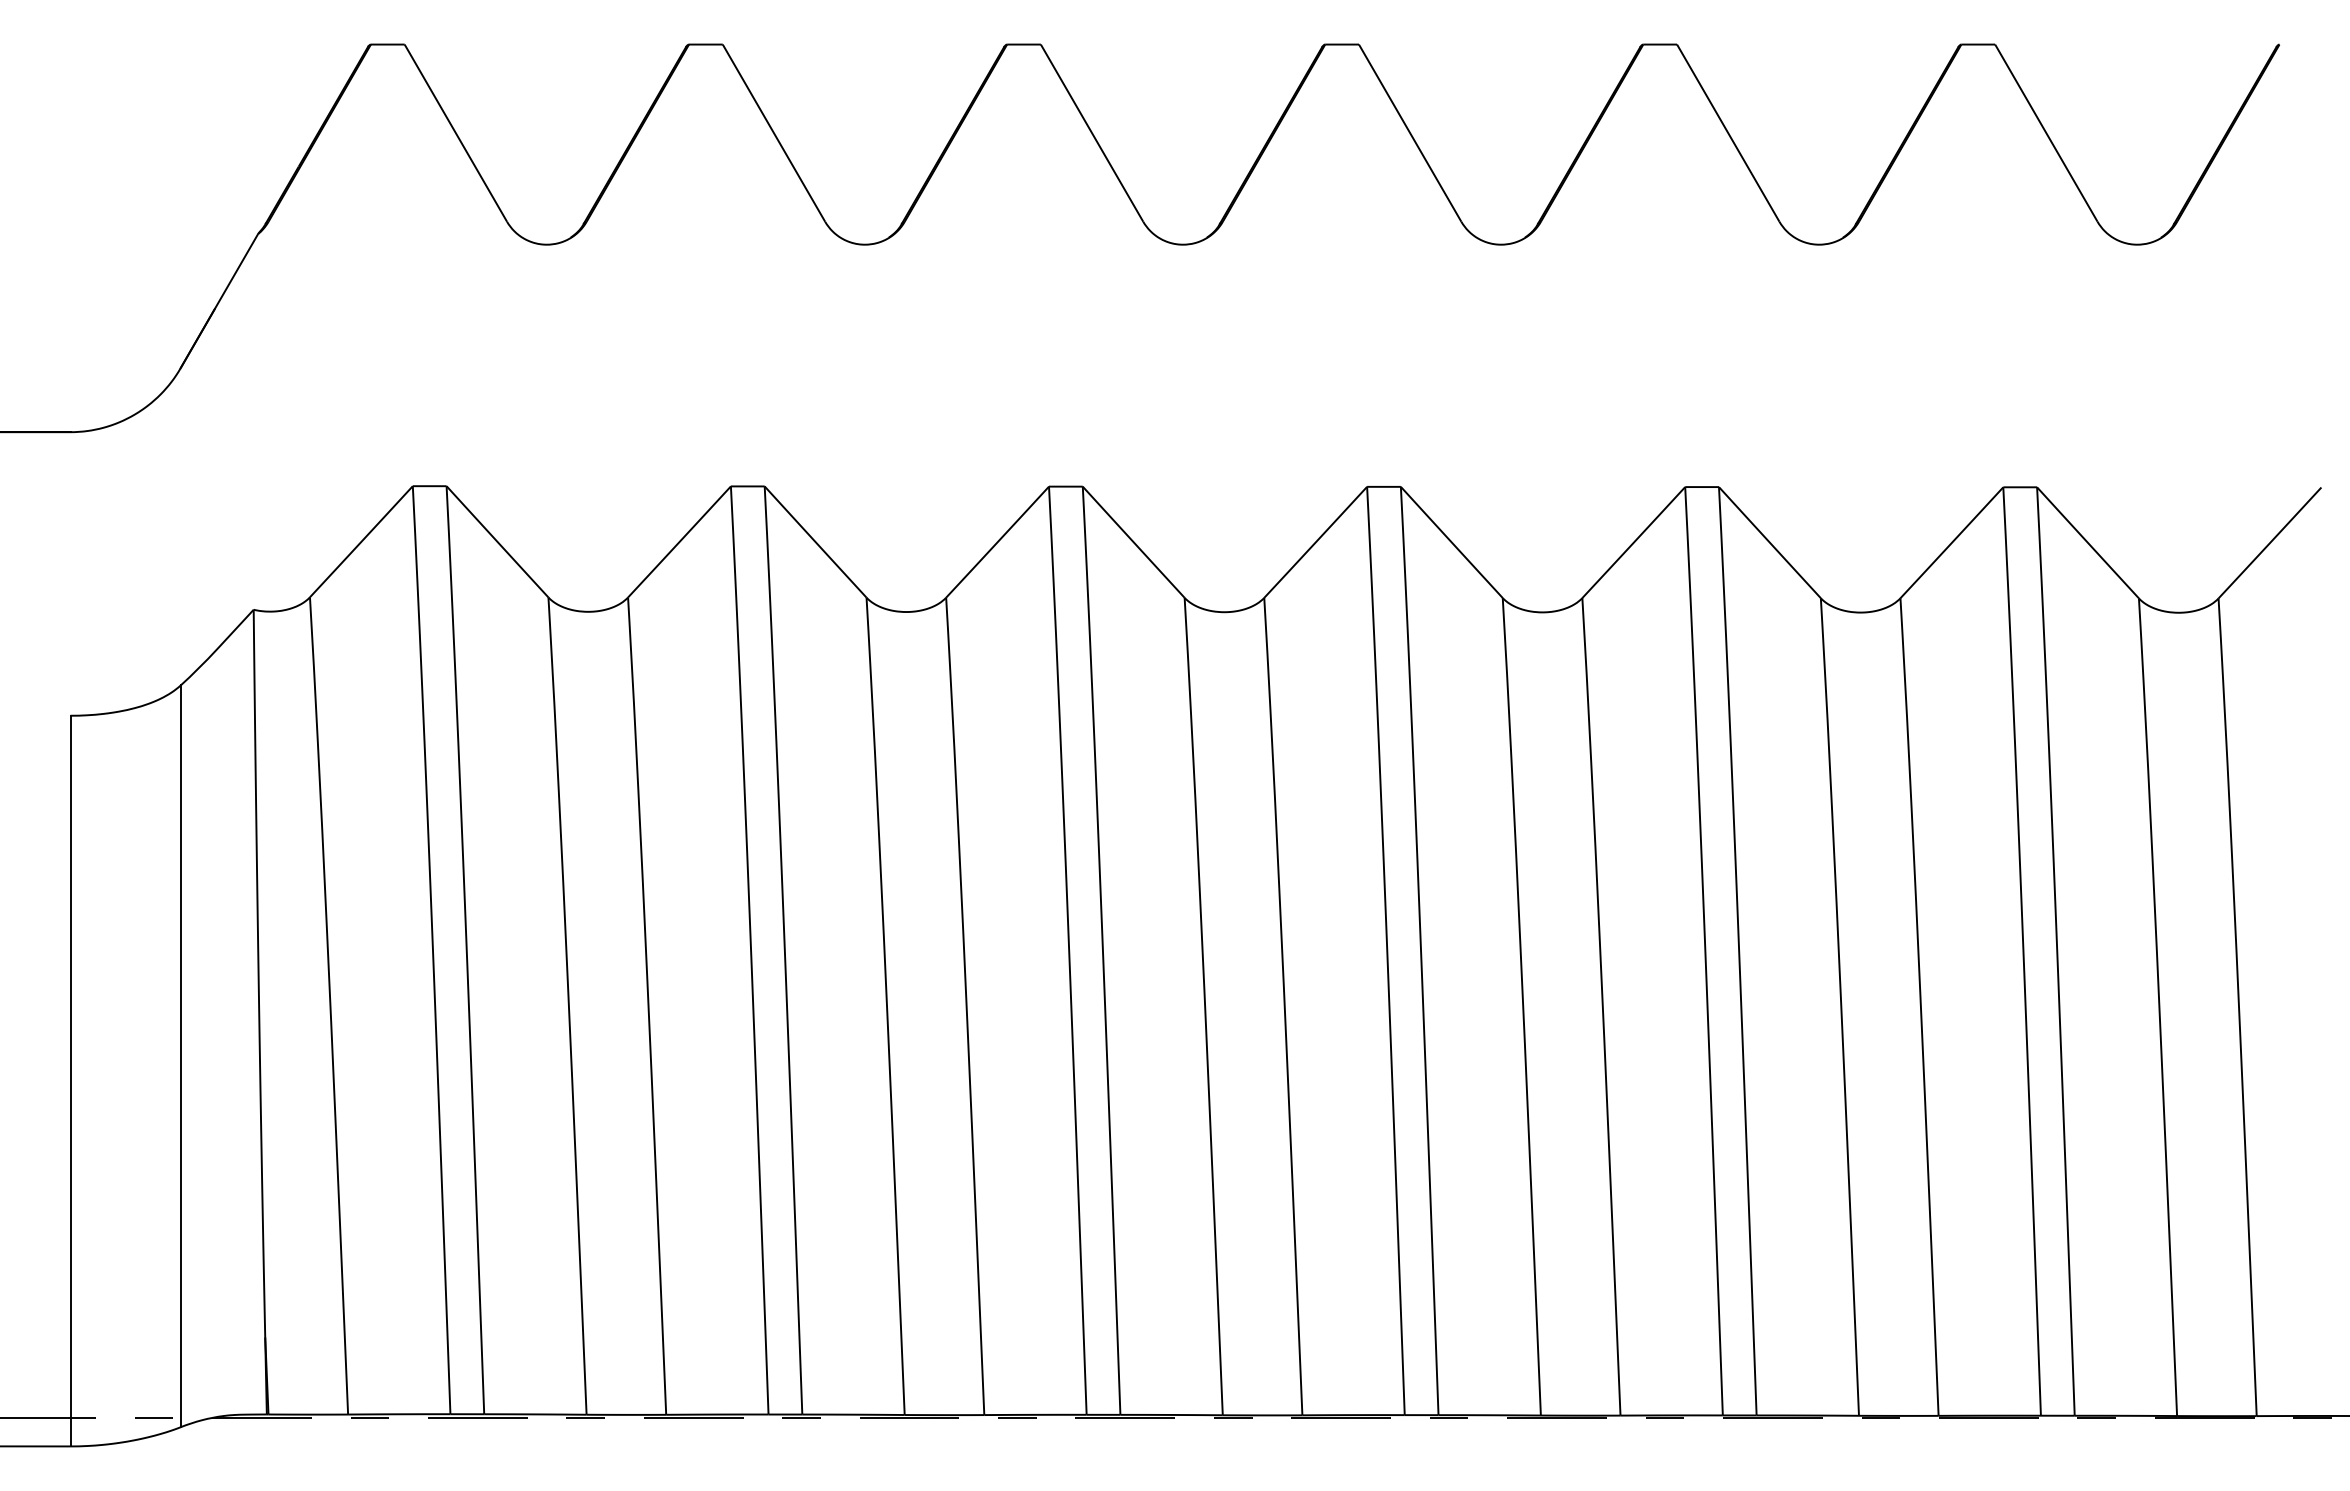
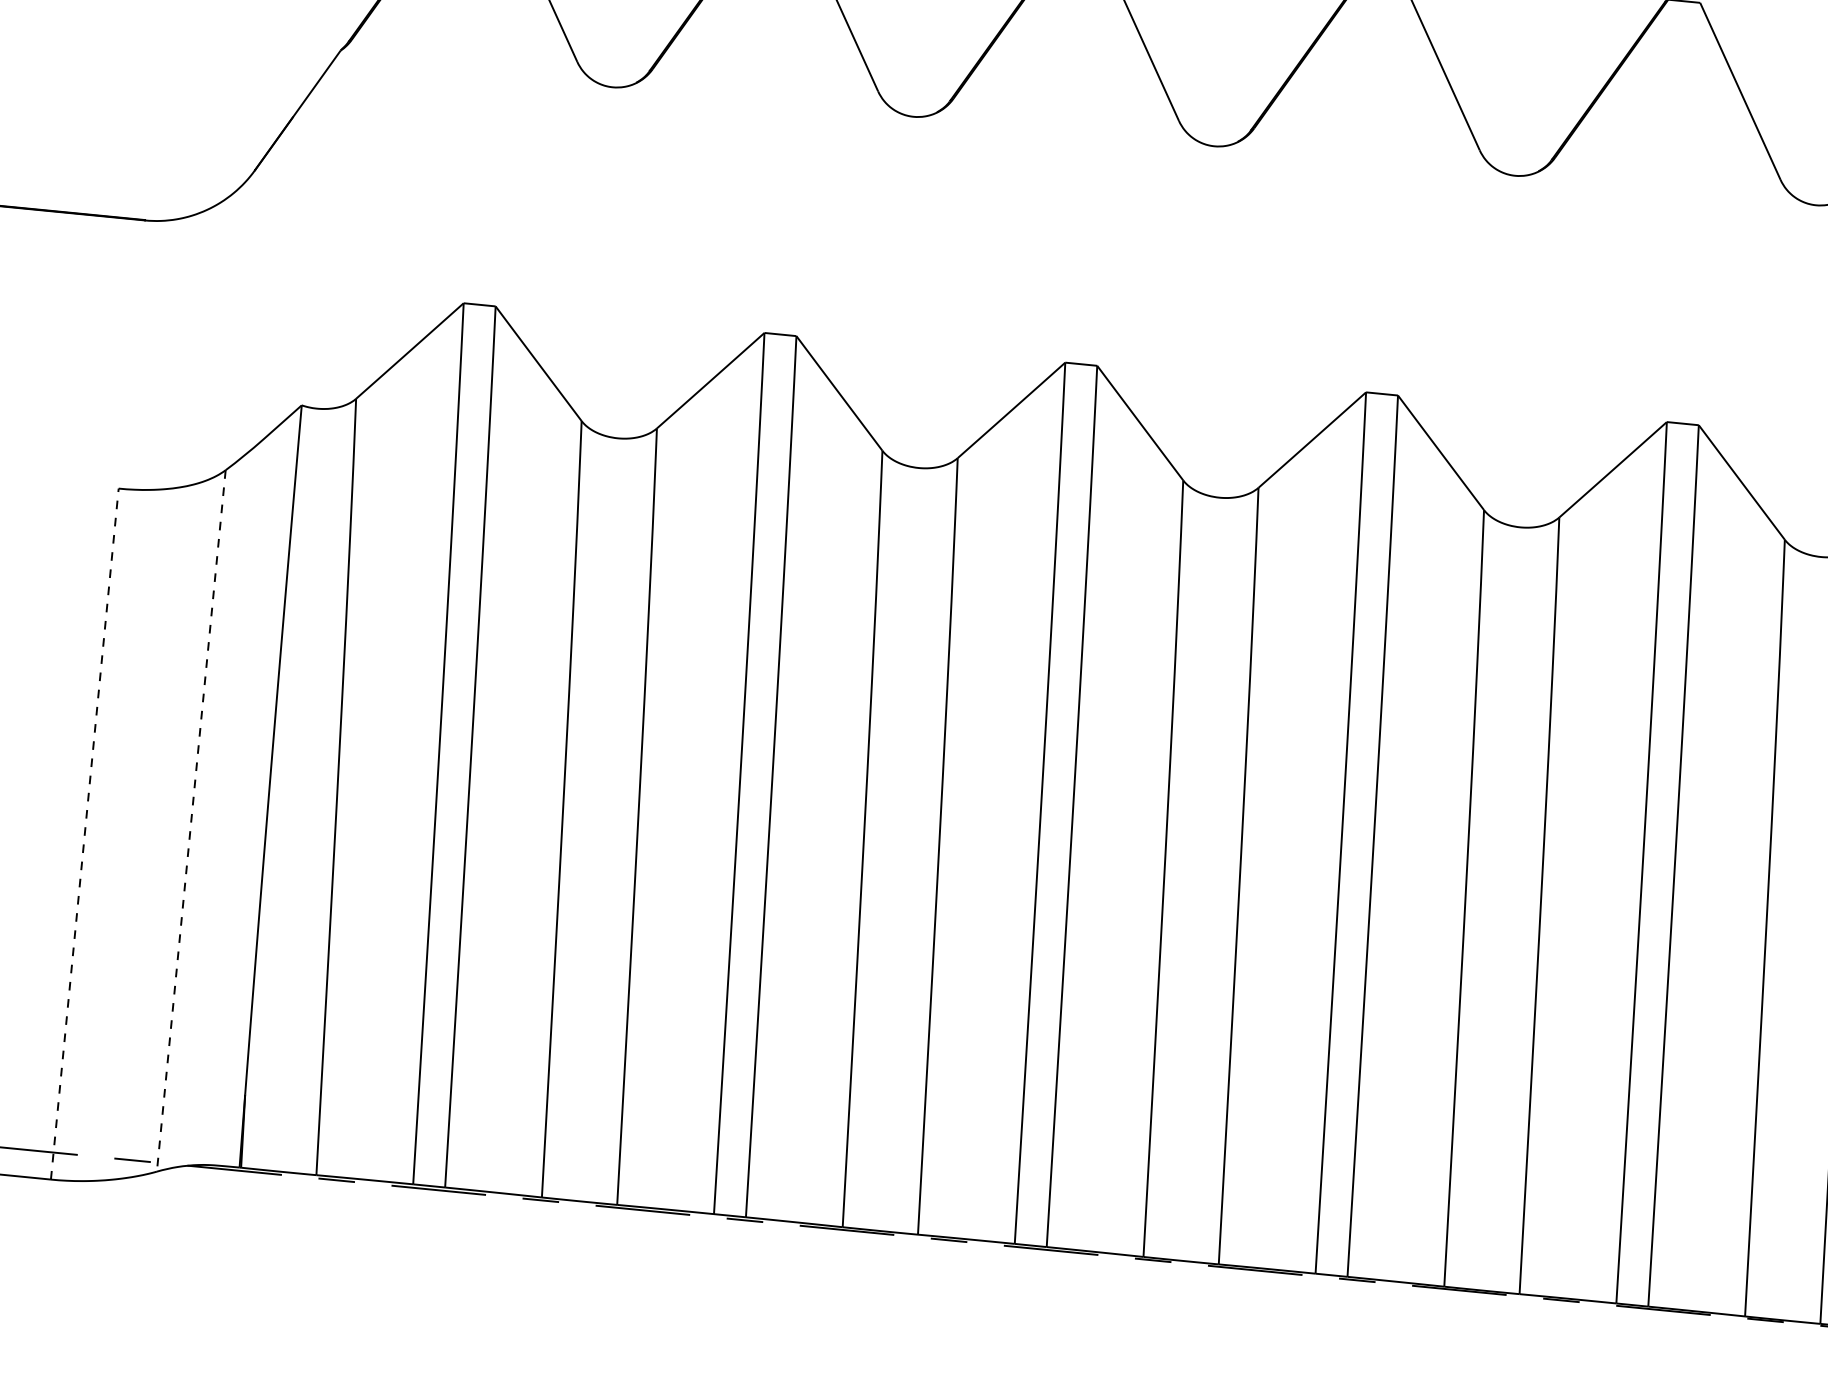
line: (180, 1056) -> (191, 821), solid -> dashed
line: (70, 1080) -> (84, 833), solid -> dashed

